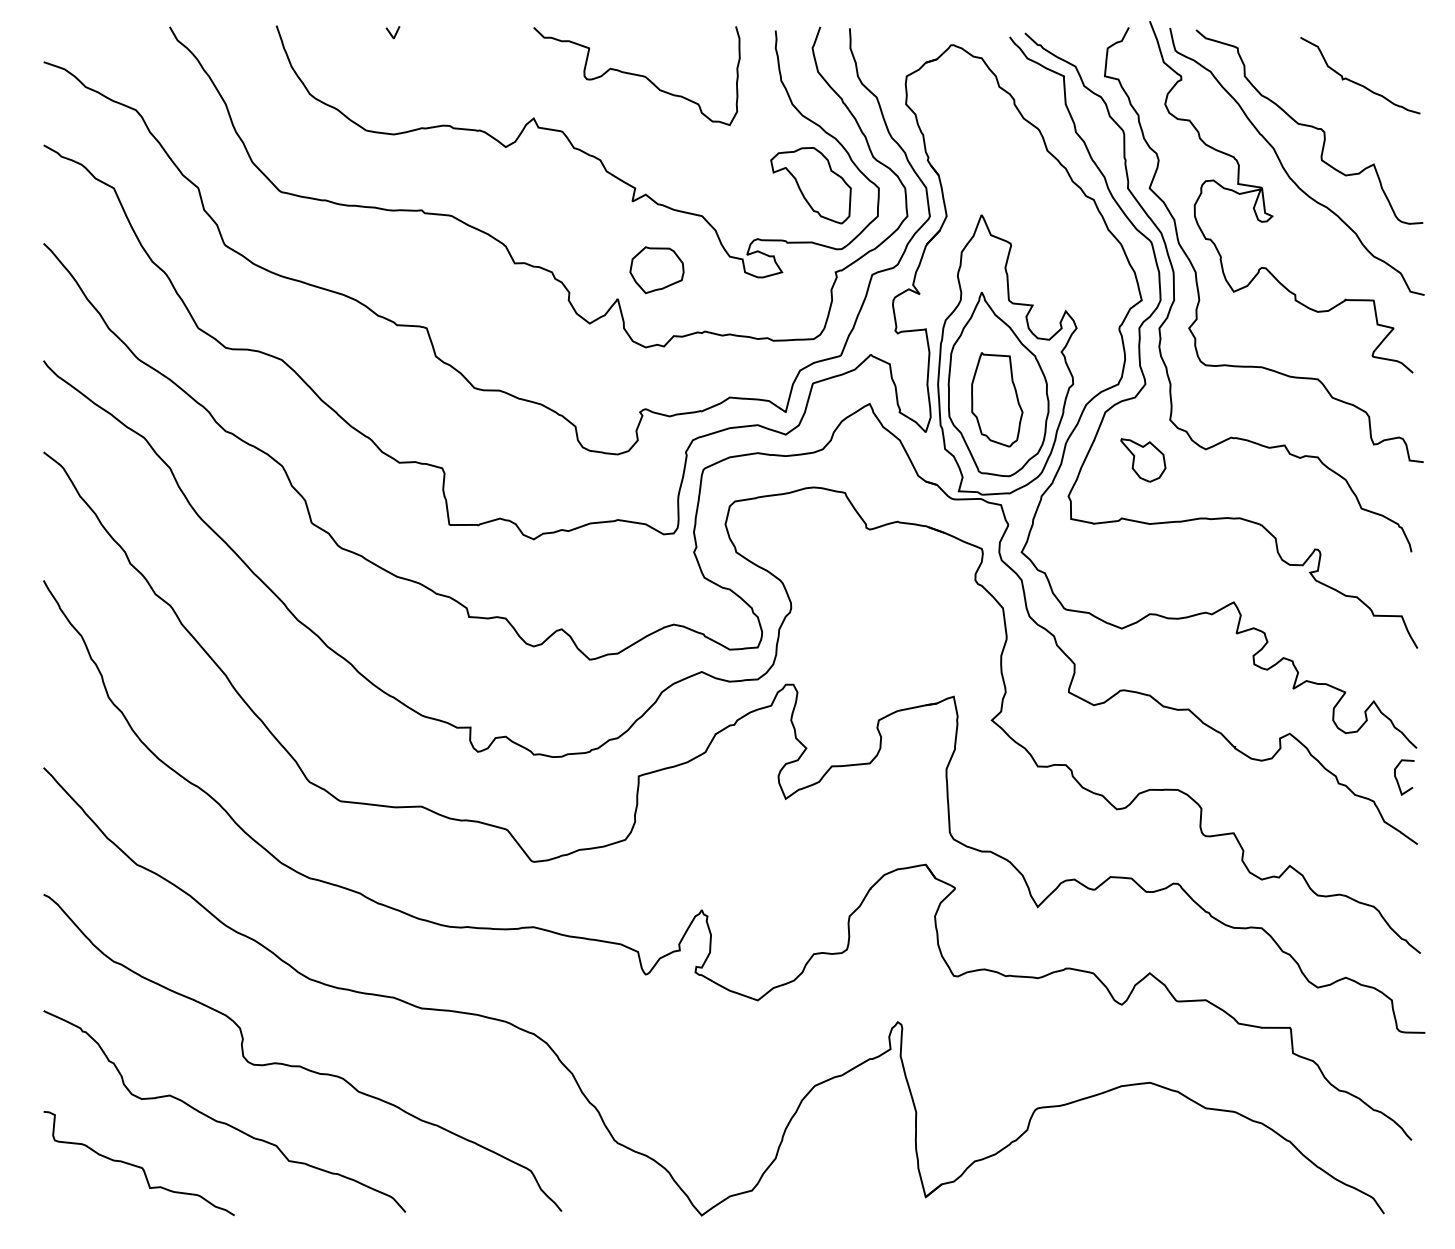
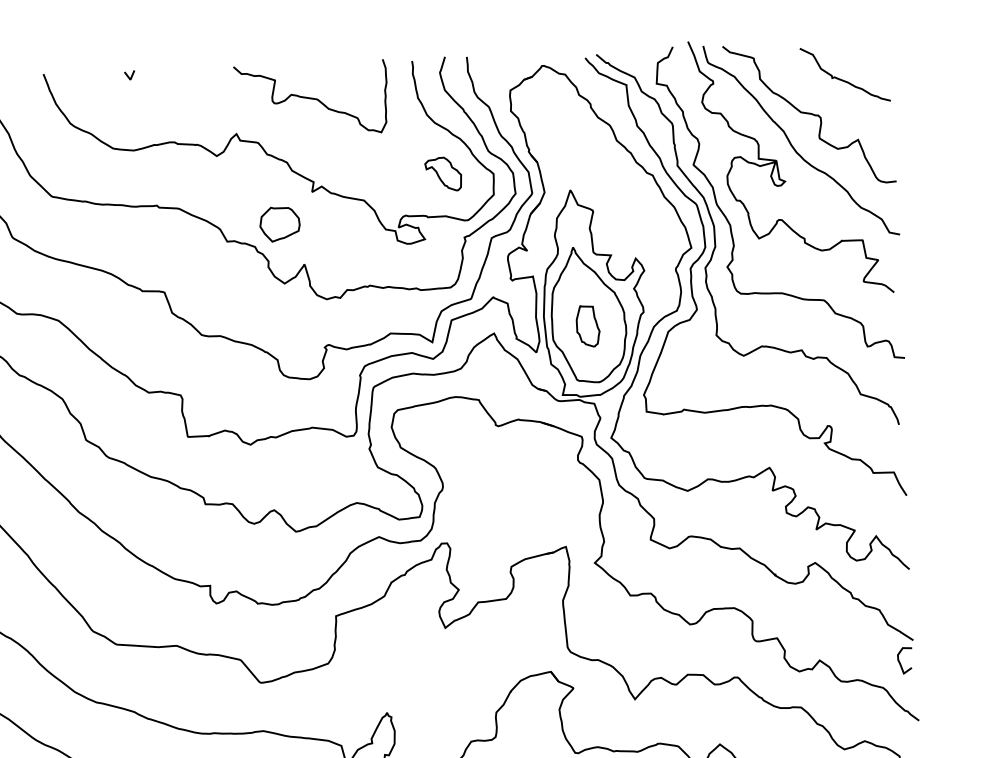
part: (810, 185) -> (443, 174), size x0.6
part: (656, 270) -> (279, 224), moved
part: (997, 399) -> (588, 325), size x0.6
part: (1143, 460) -> (698, 366), removed
curve: (1397, 778) -> (900, 661), moved

